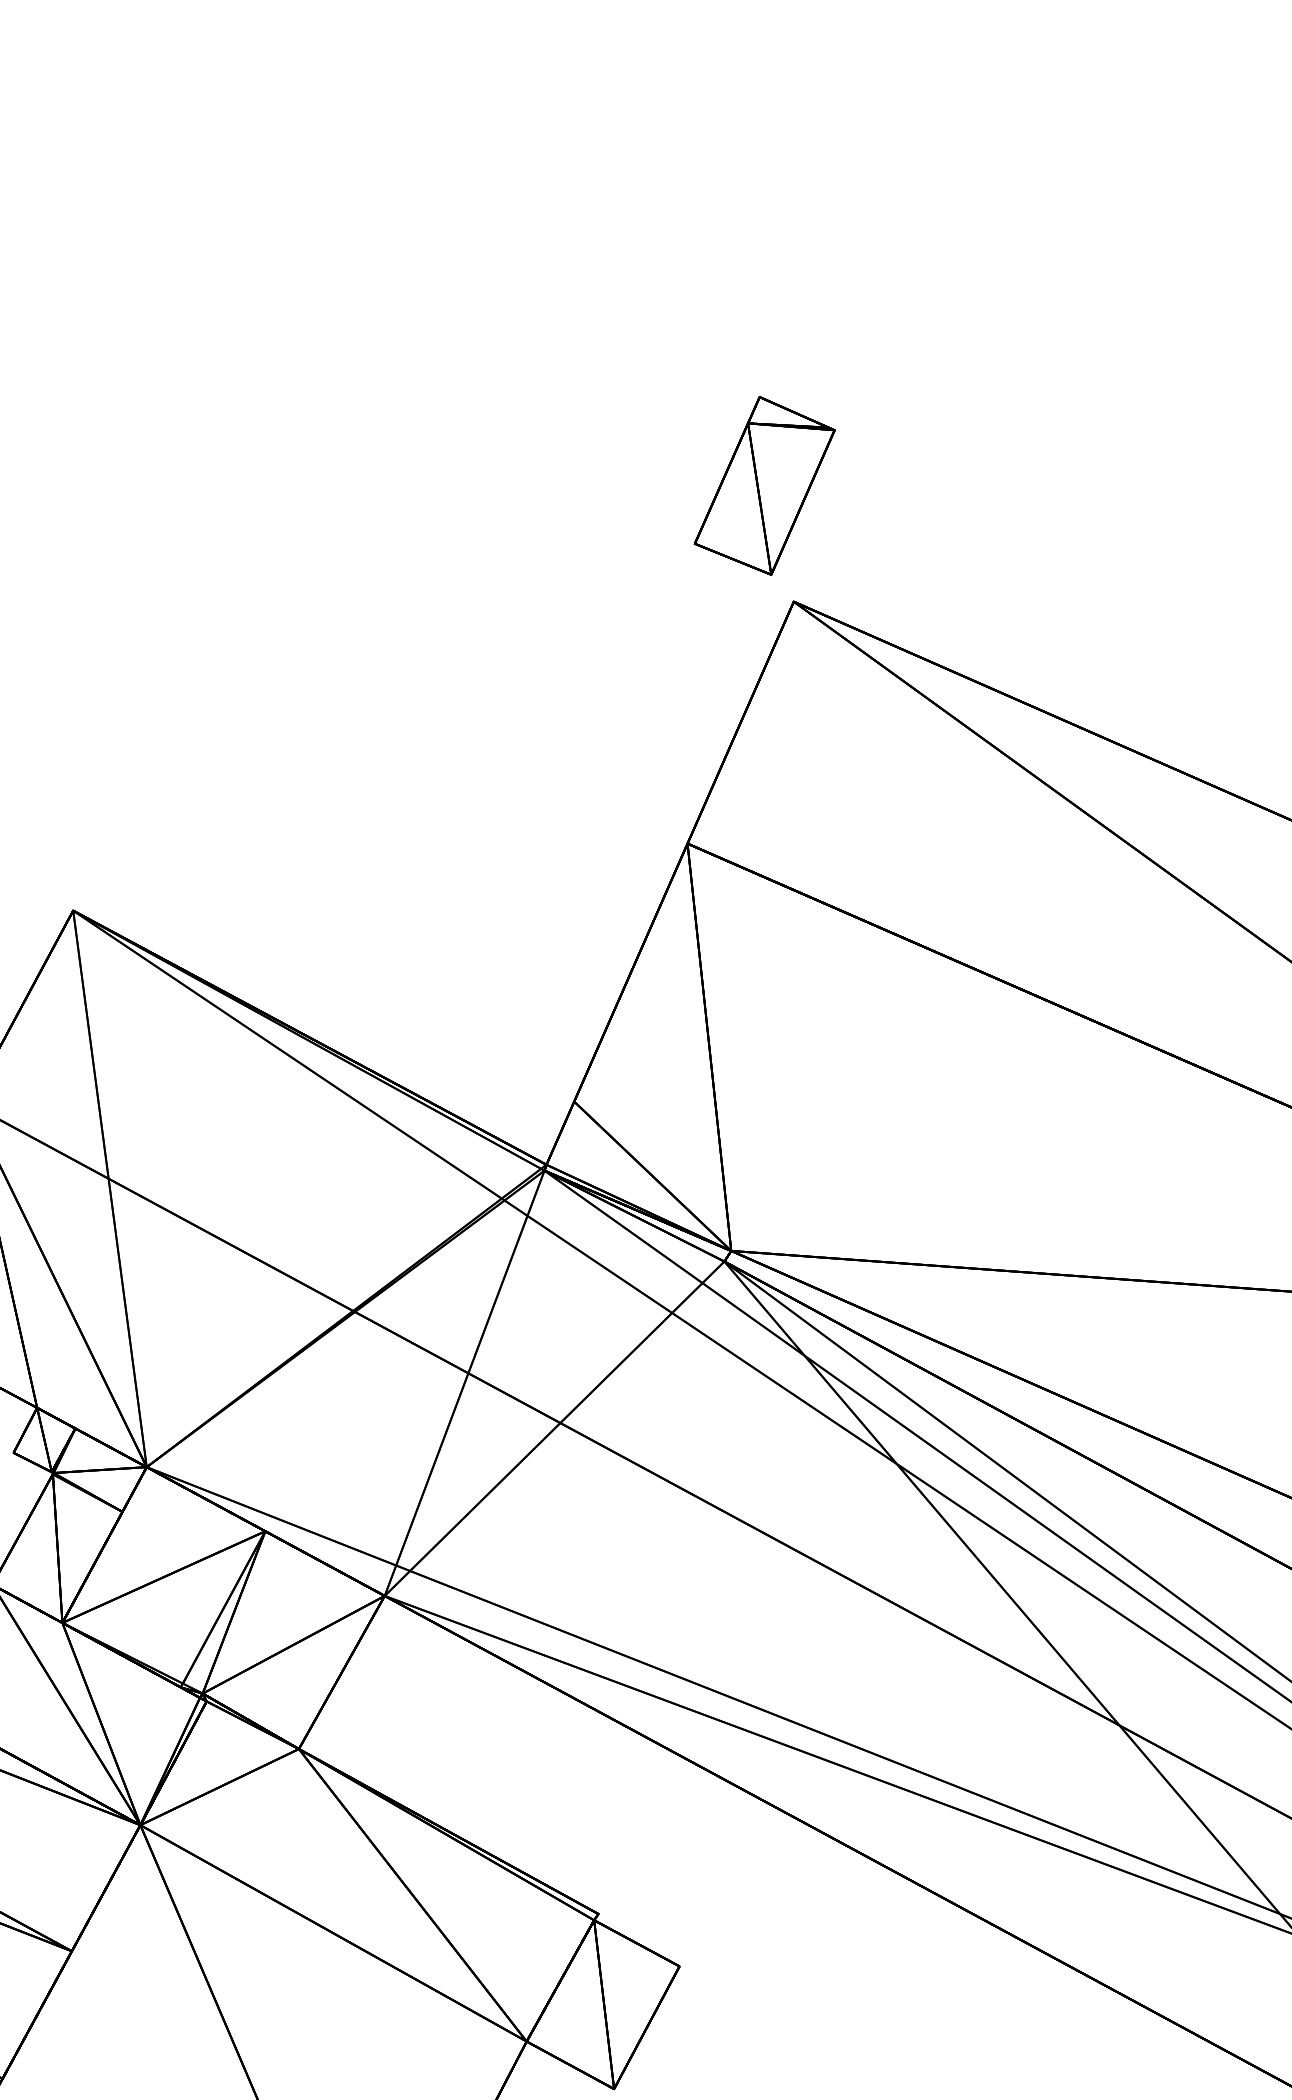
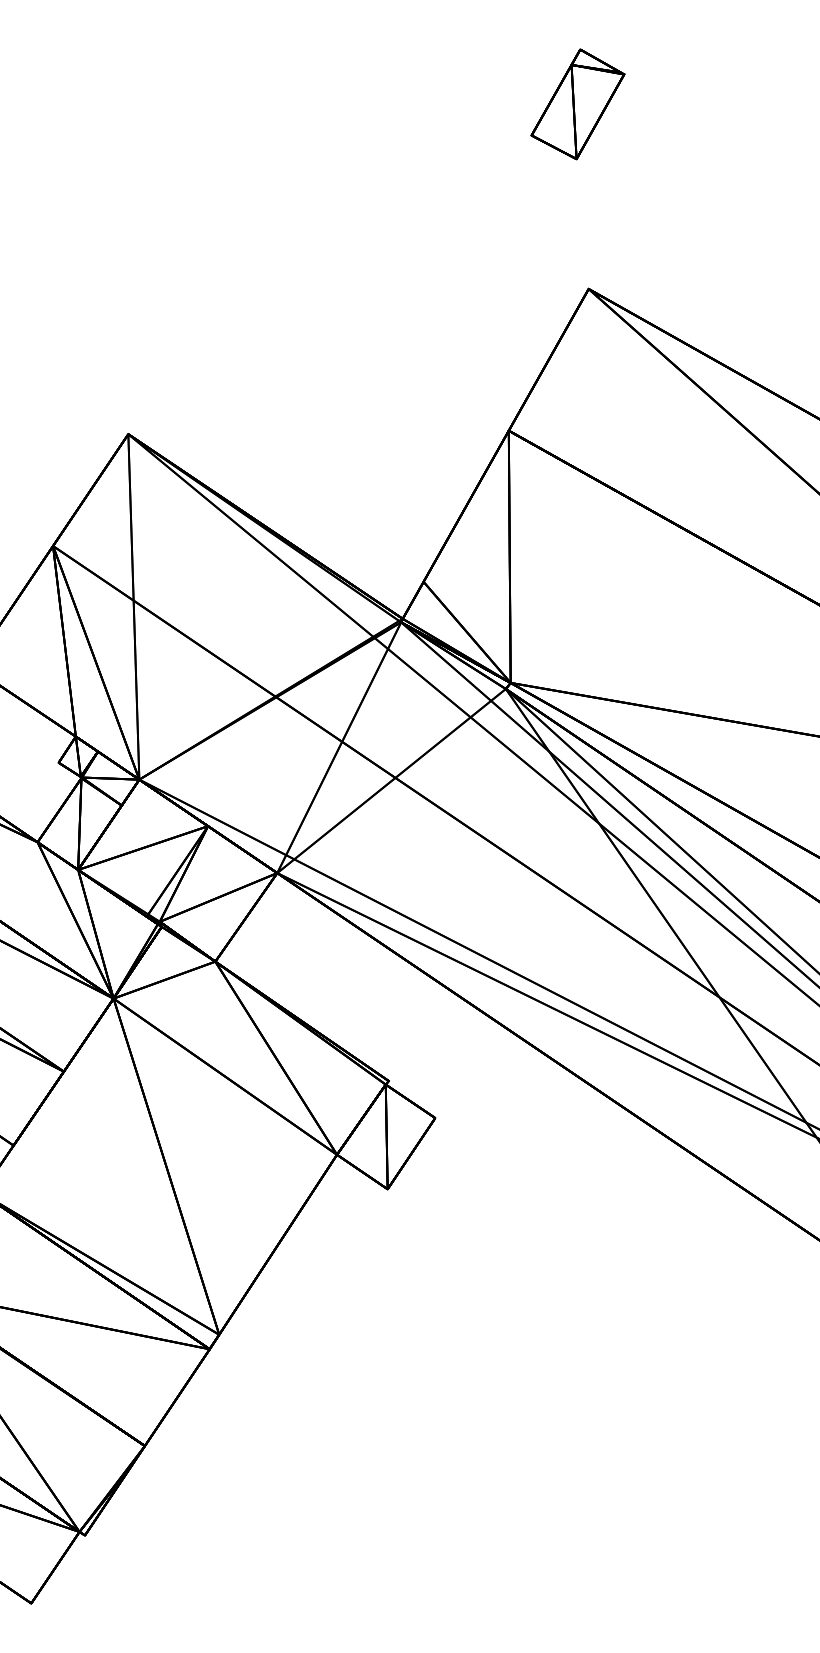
part: (763, 486) -> (577, 104), moved

